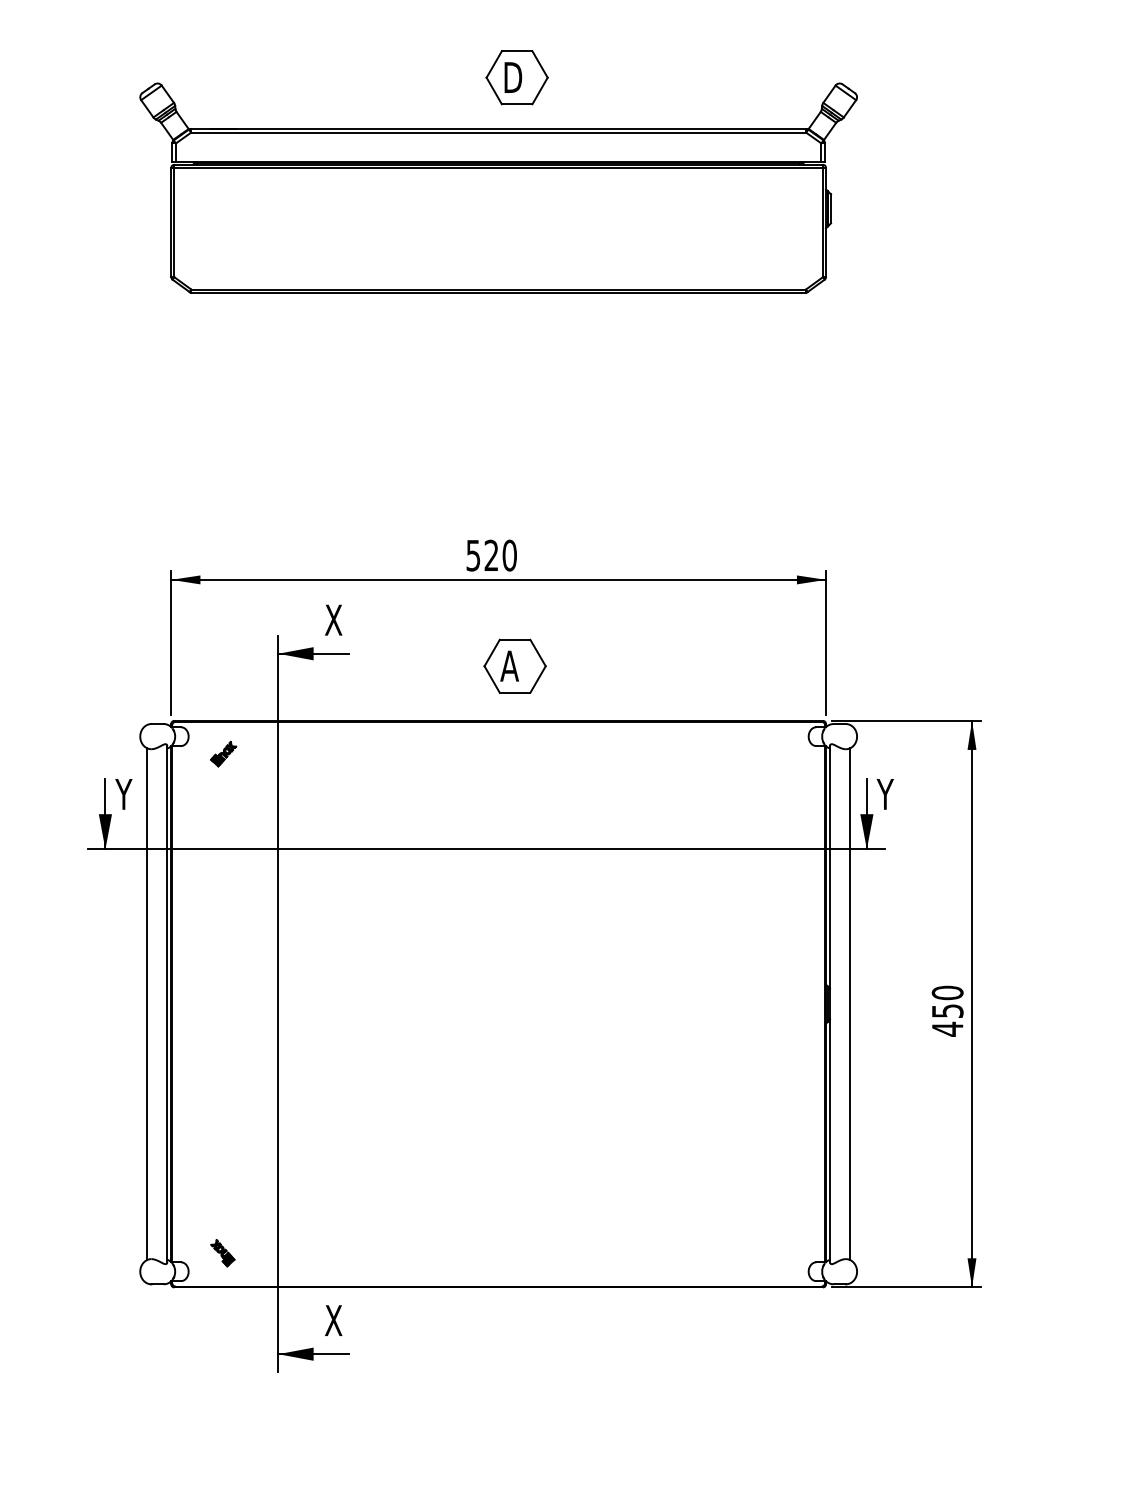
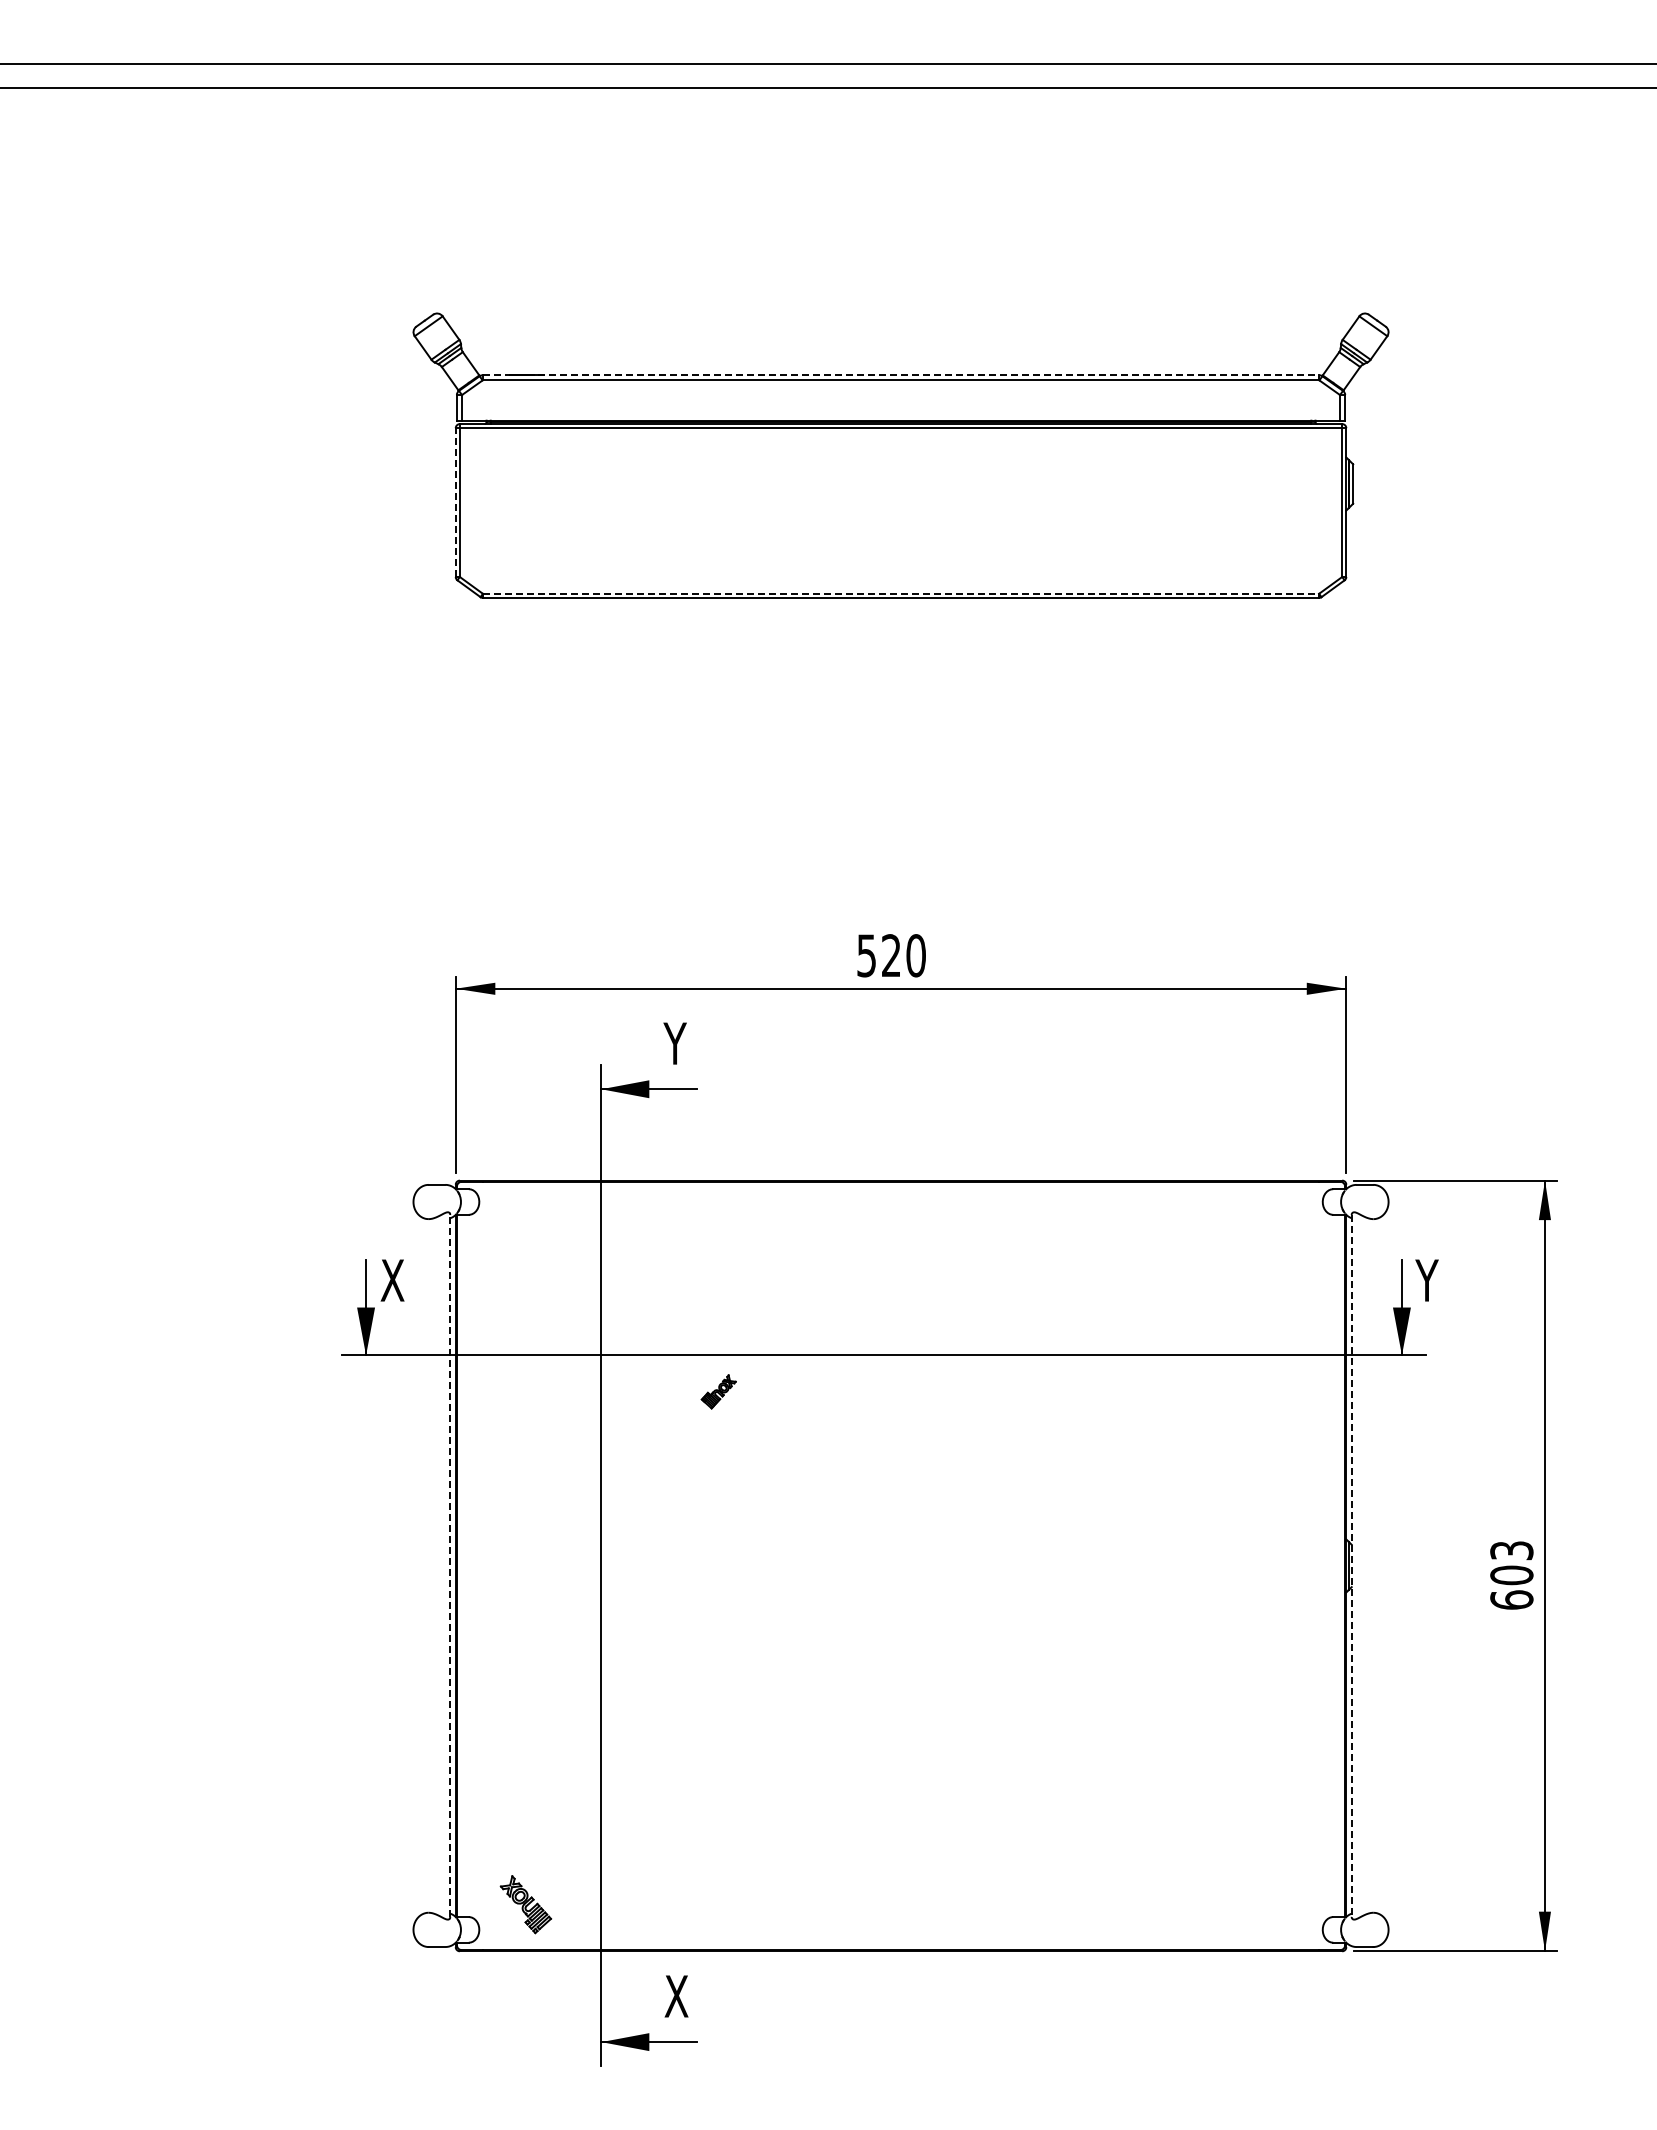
part: (516, 77) -> (925, 305), removed
line: (499, 129) -> (901, 375), solid -> dashed
line: (171, 222) -> (455, 502), solid -> dashed
line: (499, 289) -> (901, 593), solid -> dashed
text: (332, 620) -> (675, 1043), X -> Y
part: (515, 666) -> (923, 1106), removed
part: (223, 753) -> (718, 1391), moved
text: (124, 794) -> (391, 1280), Y -> X
line: (146, 1003) -> (422, 1565), removed
line: (167, 1003) -> (450, 1565), solid -> dashed
line: (829, 1003) -> (1351, 1565), solid -> dashed
line: (850, 1003) -> (1379, 1565), removed
text: (947, 1011) -> (1511, 1575), 450 -> 603
part: (222, 1253) -> (525, 1904), size x1.6

